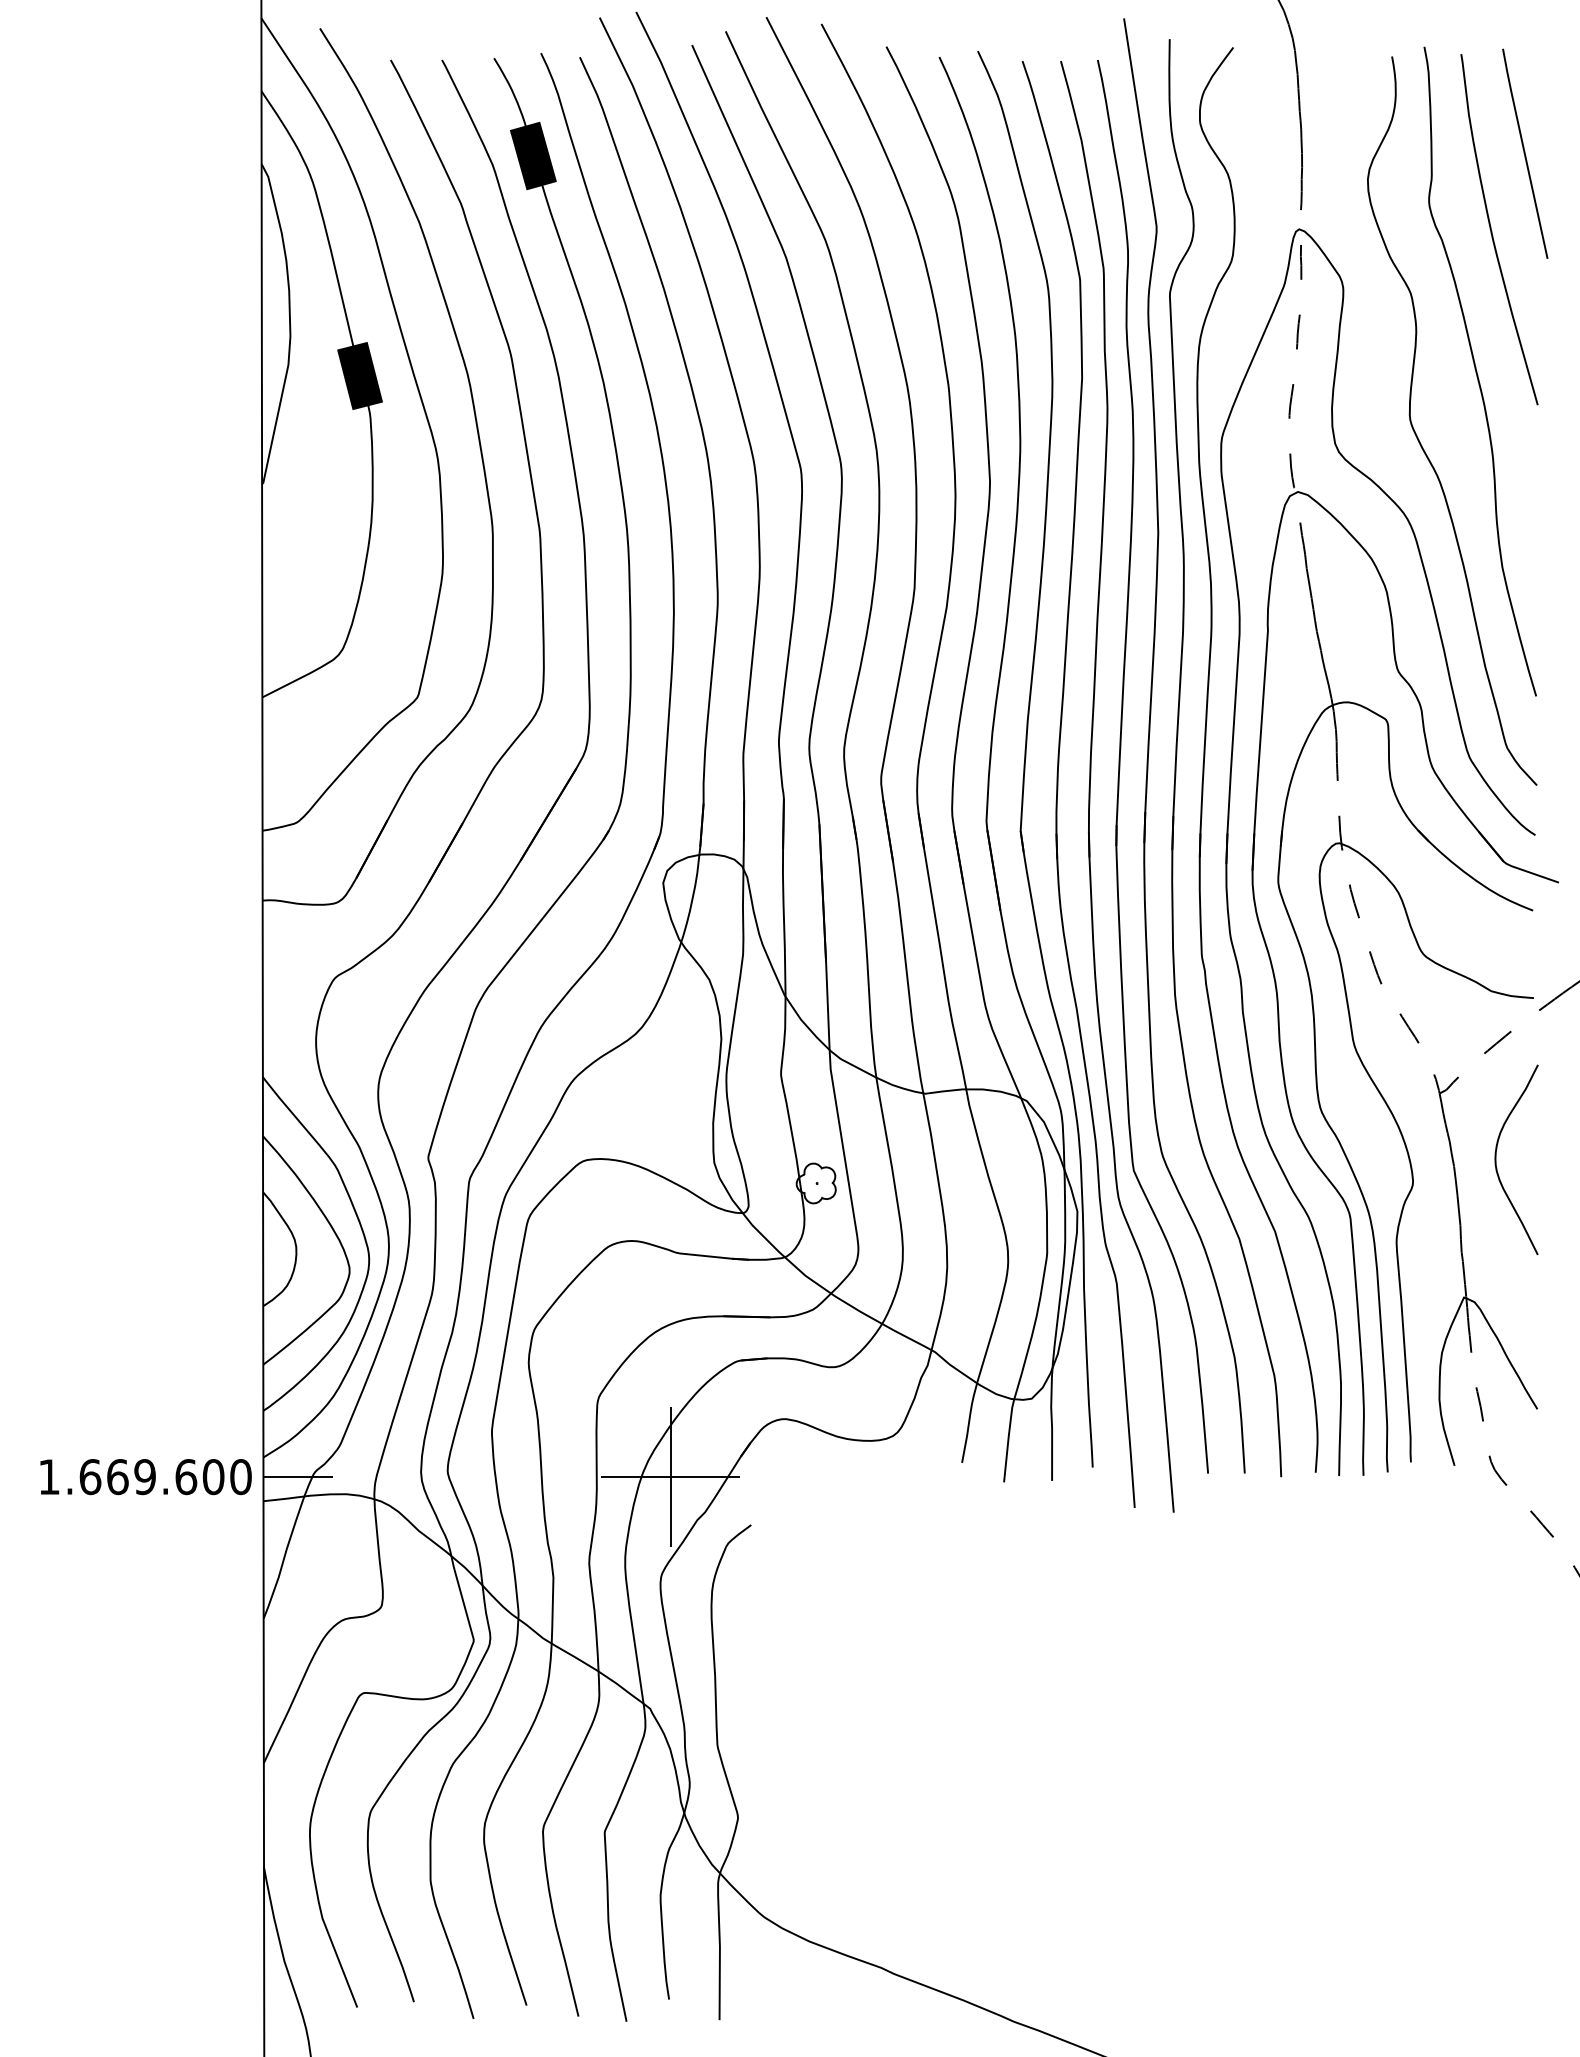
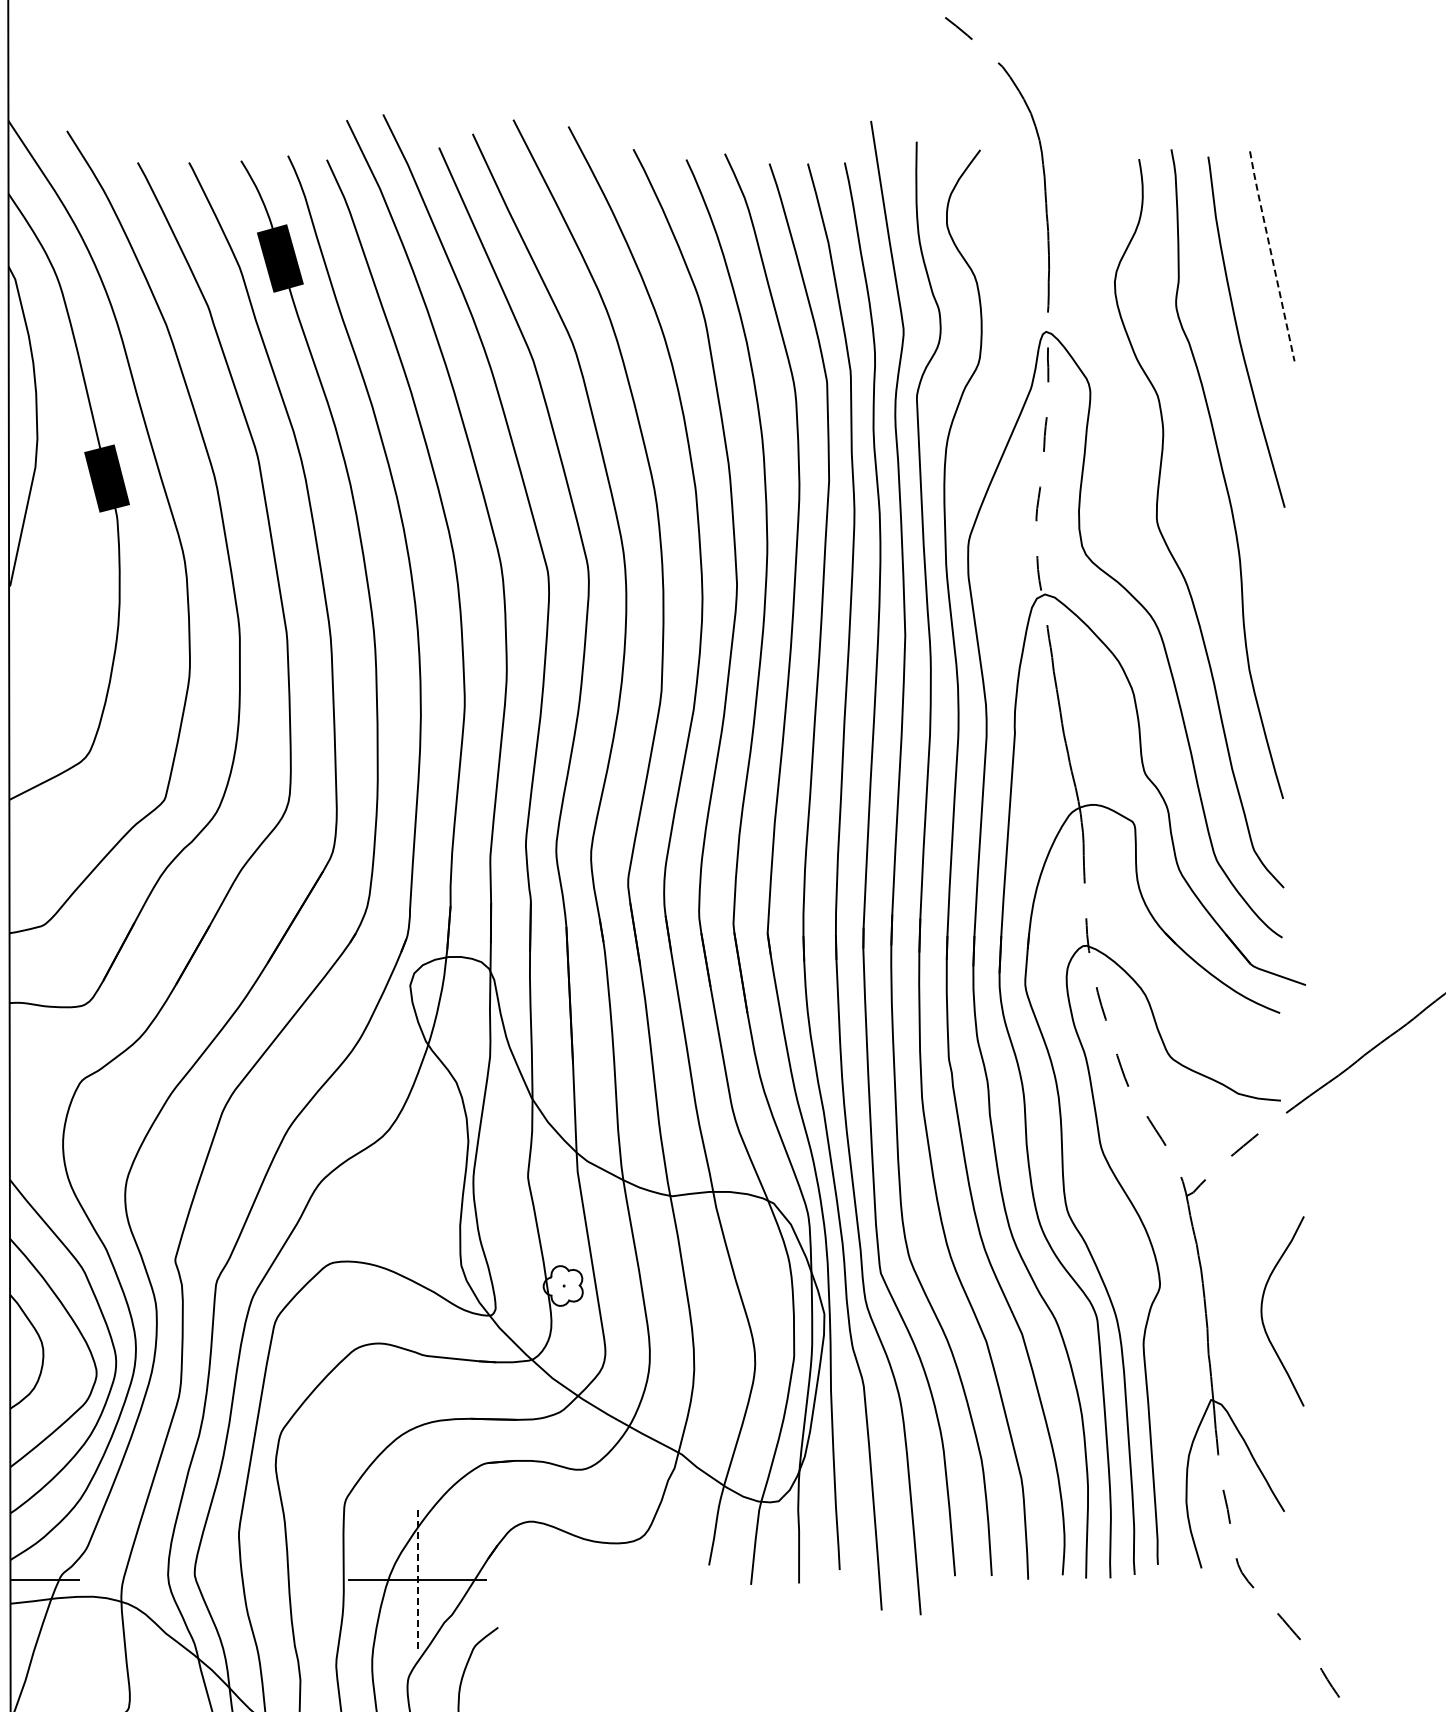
line: (1524, 152) -> (1271, 255), solid -> dashed
curve: (1496, 1159) -> (1262, 1311), moved
line: (670, 1477) -> (417, 1580), solid -> dashed

